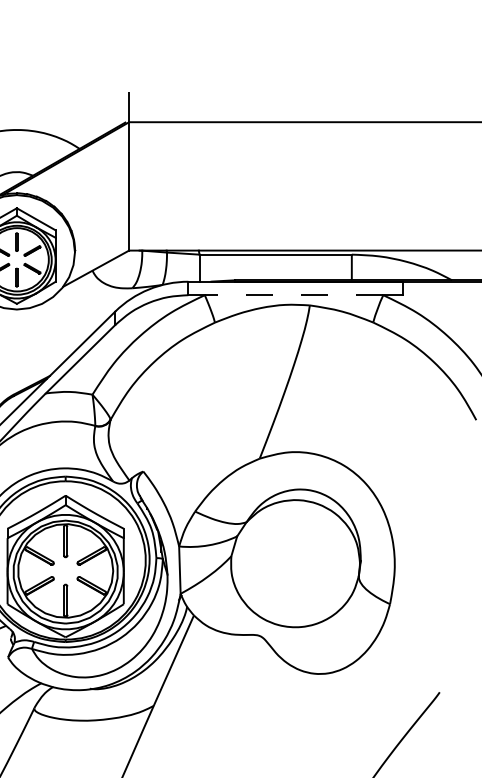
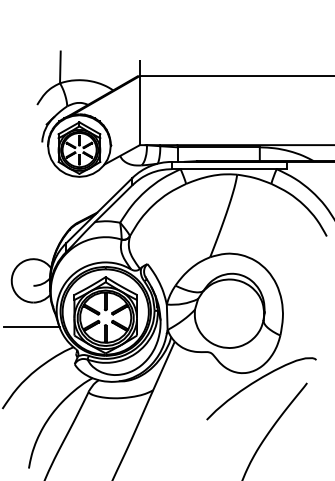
line: (293, 295) -> (228, 169), dashed -> solid
curve: (347, 689) -> (257, 381), added

